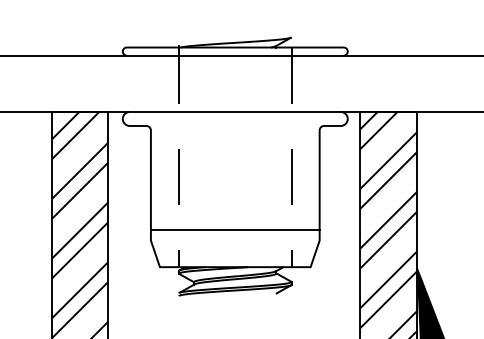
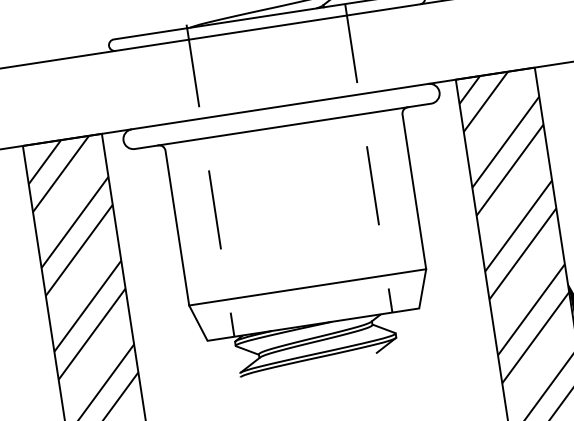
line: (235, 125) -> (283, 125), added
line: (234, 229) -> (306, 287), moved

